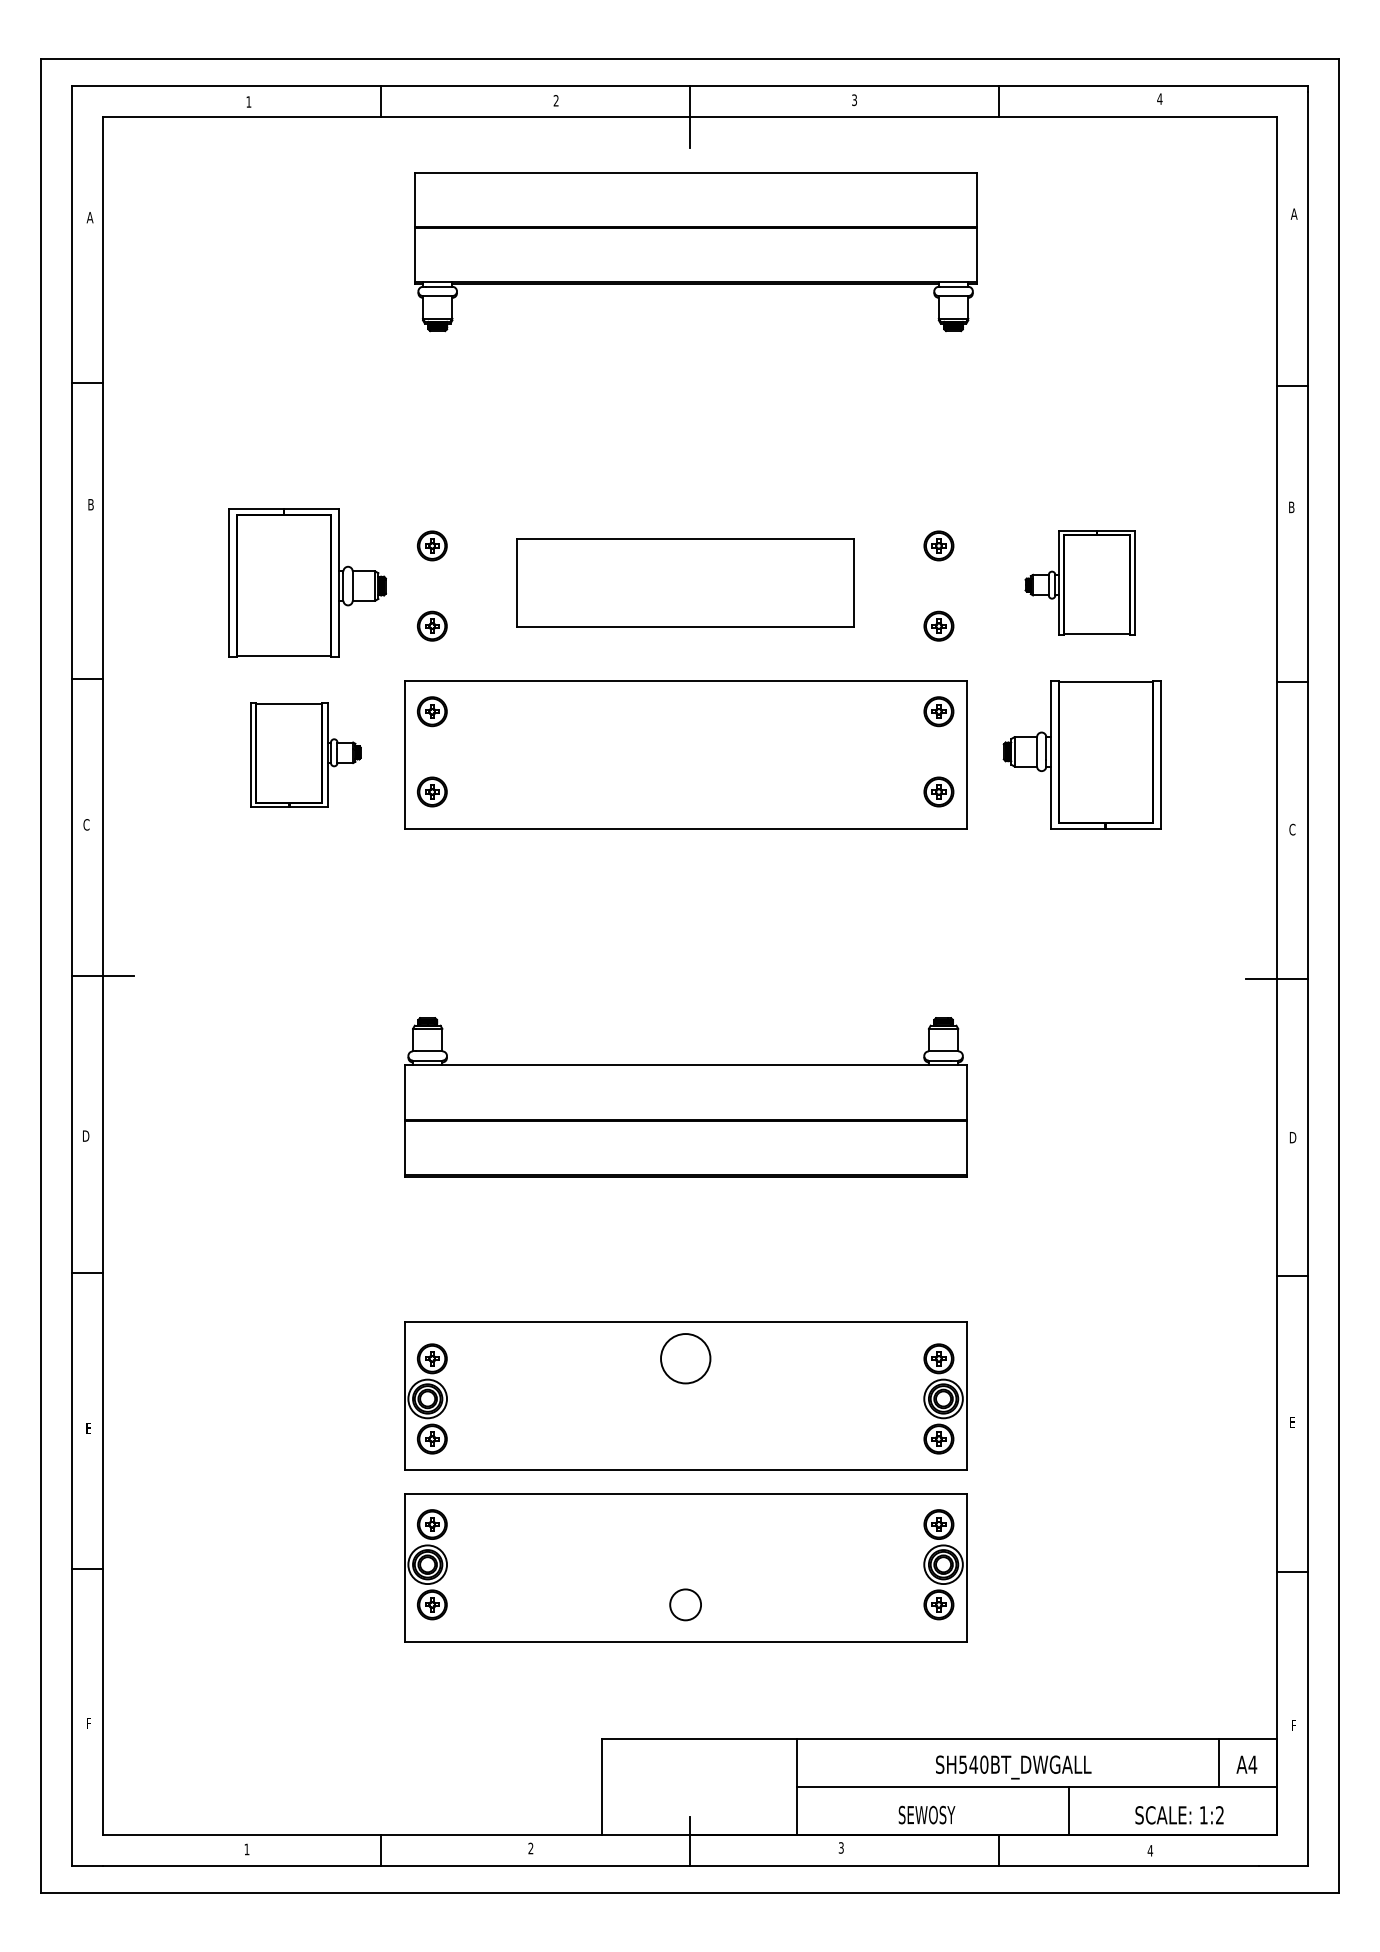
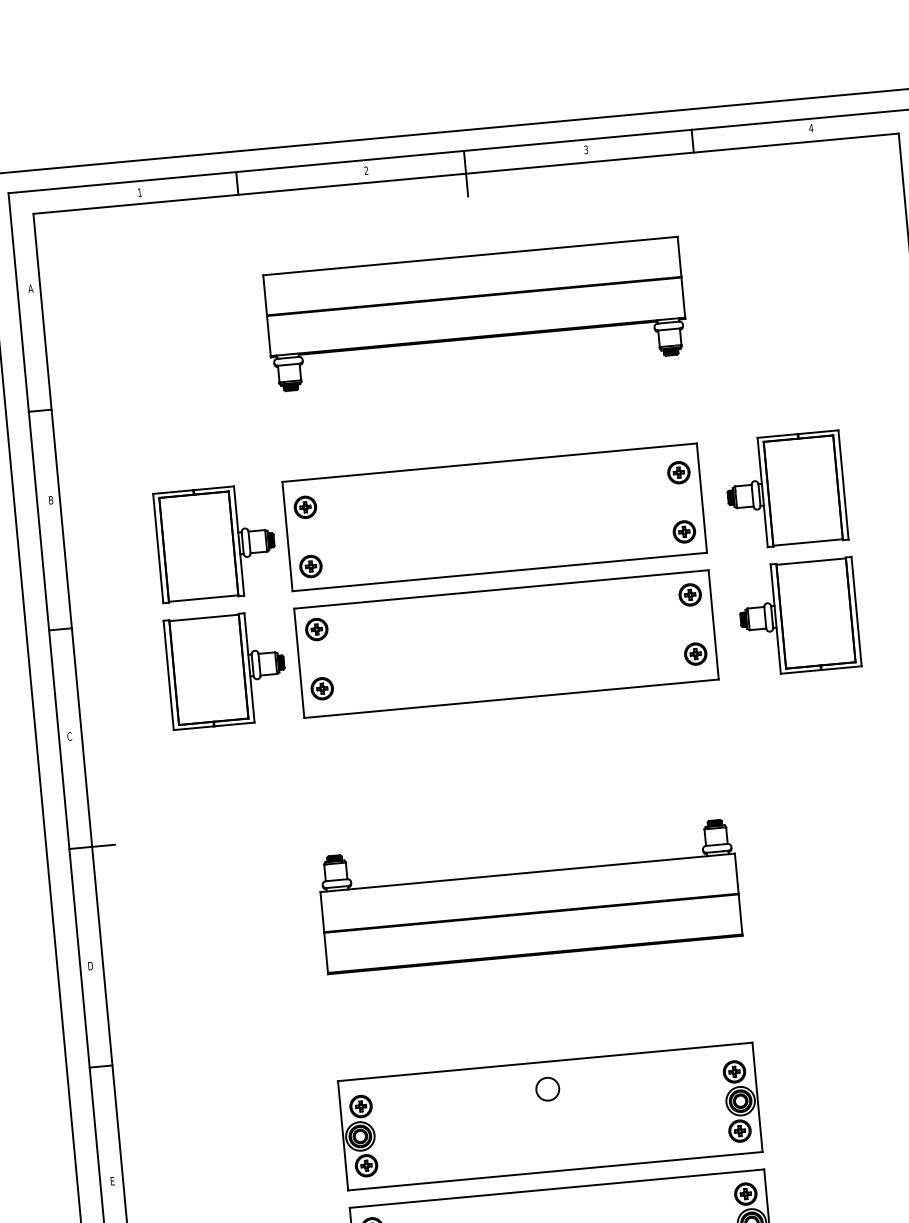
part: (695, 252) -> (475, 315), moved
part: (685, 582) -> (494, 516), size x1.67
part: (1080, 582) -> (785, 489), size x1.43
part: (305, 754) -> (226, 669), size x1.43
circle: (685, 1358) -> (547, 1089), size x0.62

